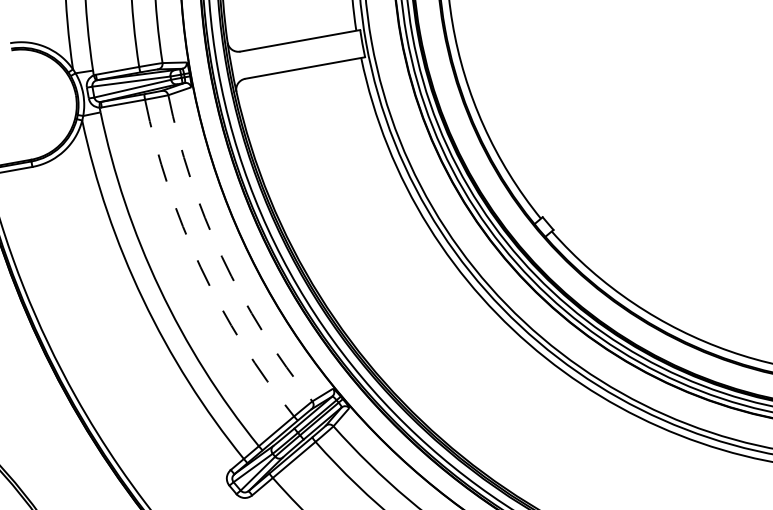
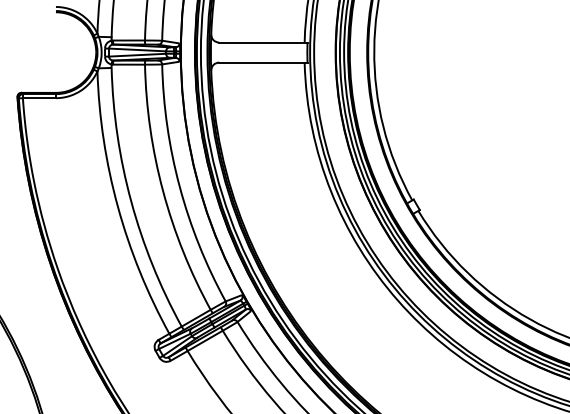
arc: (221, 256) -> (179, 186), dashed -> solid
arc: (201, 267) -> (163, 191), dashed -> solid

